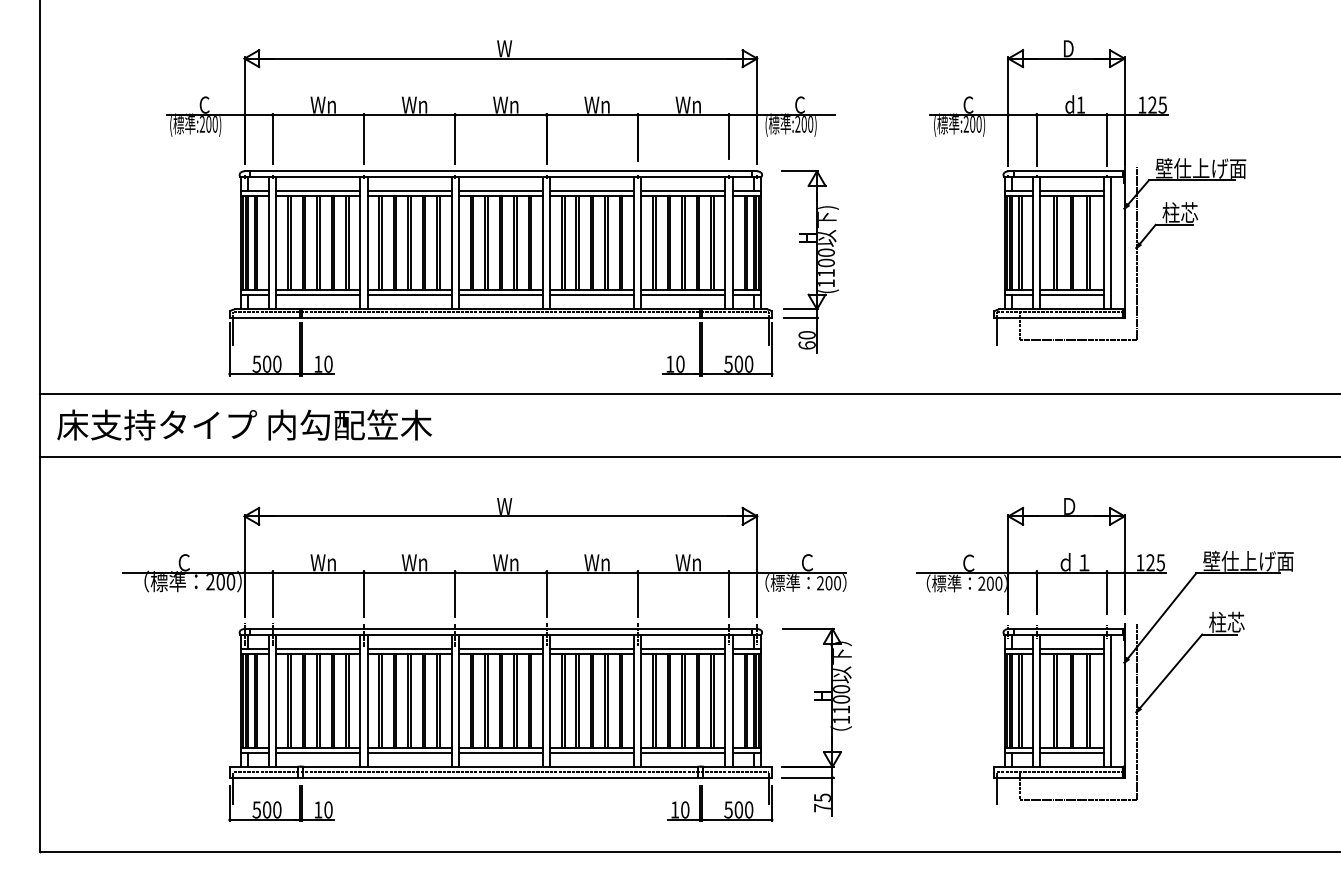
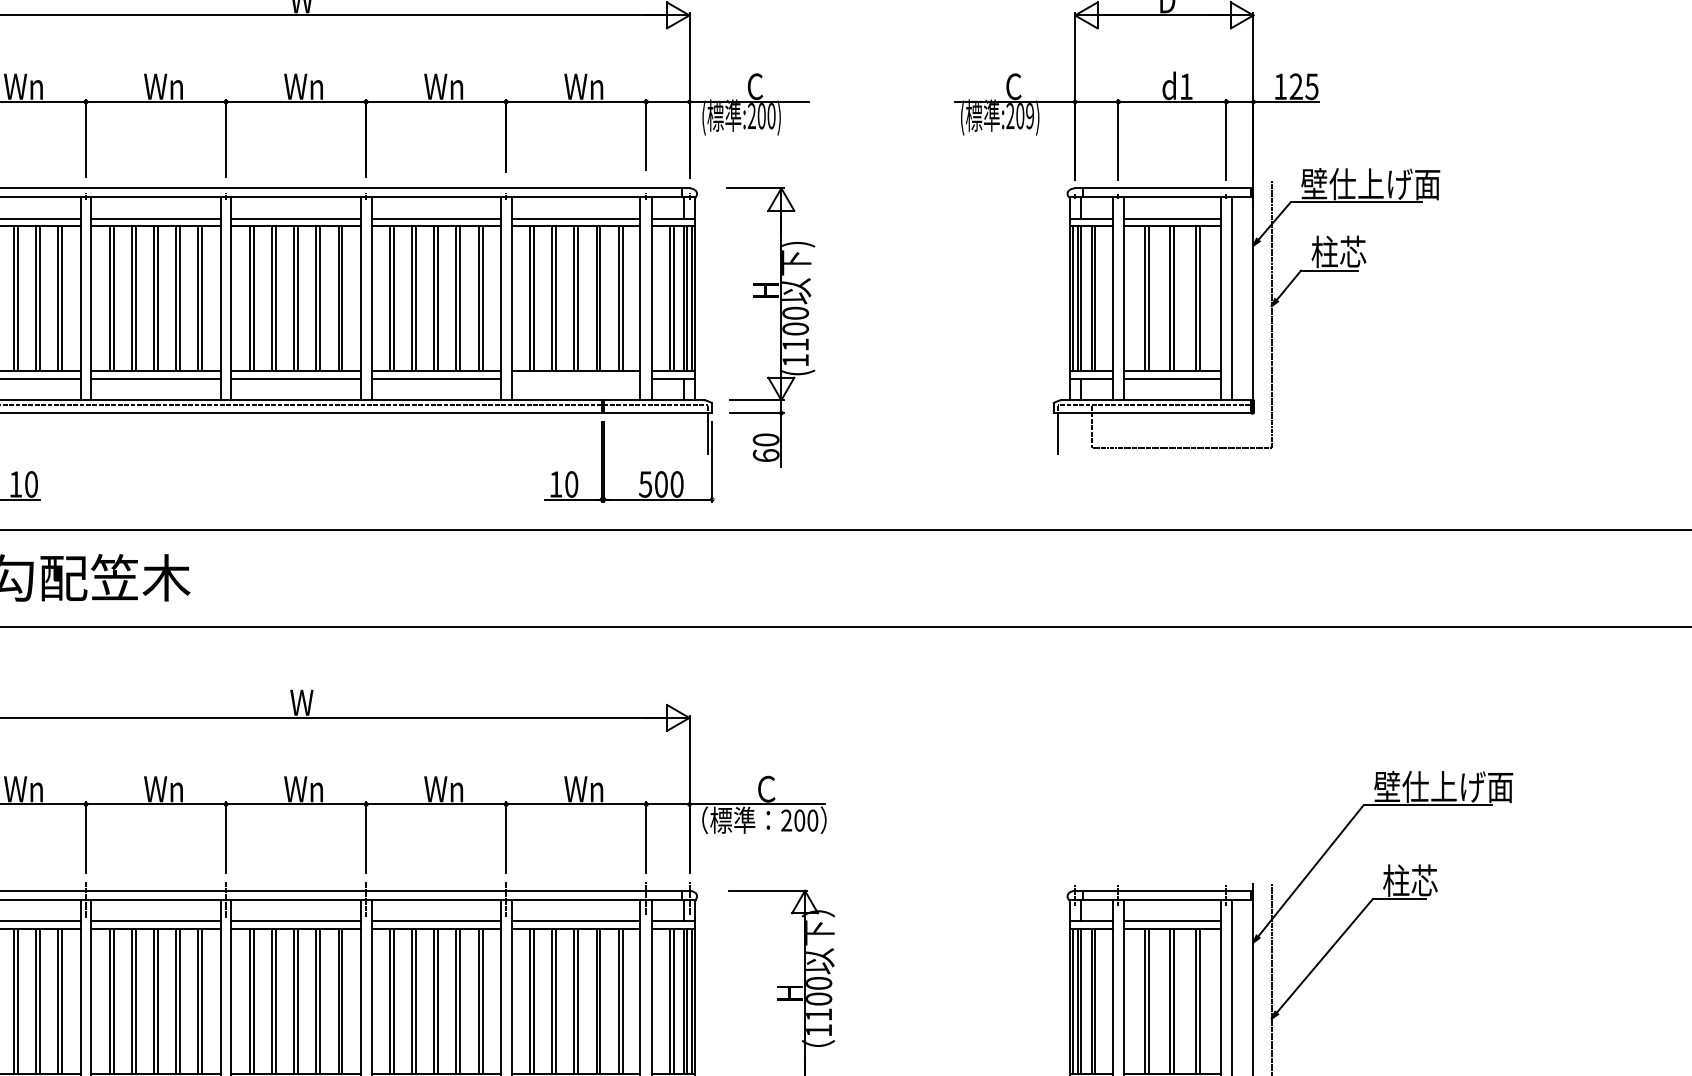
text: (978, 124) -> (1029, 116), :200) -> :209)
line: (683, 295) -> (576, 378), removed
part: (1041, 556) -> (1125, 779), removed

